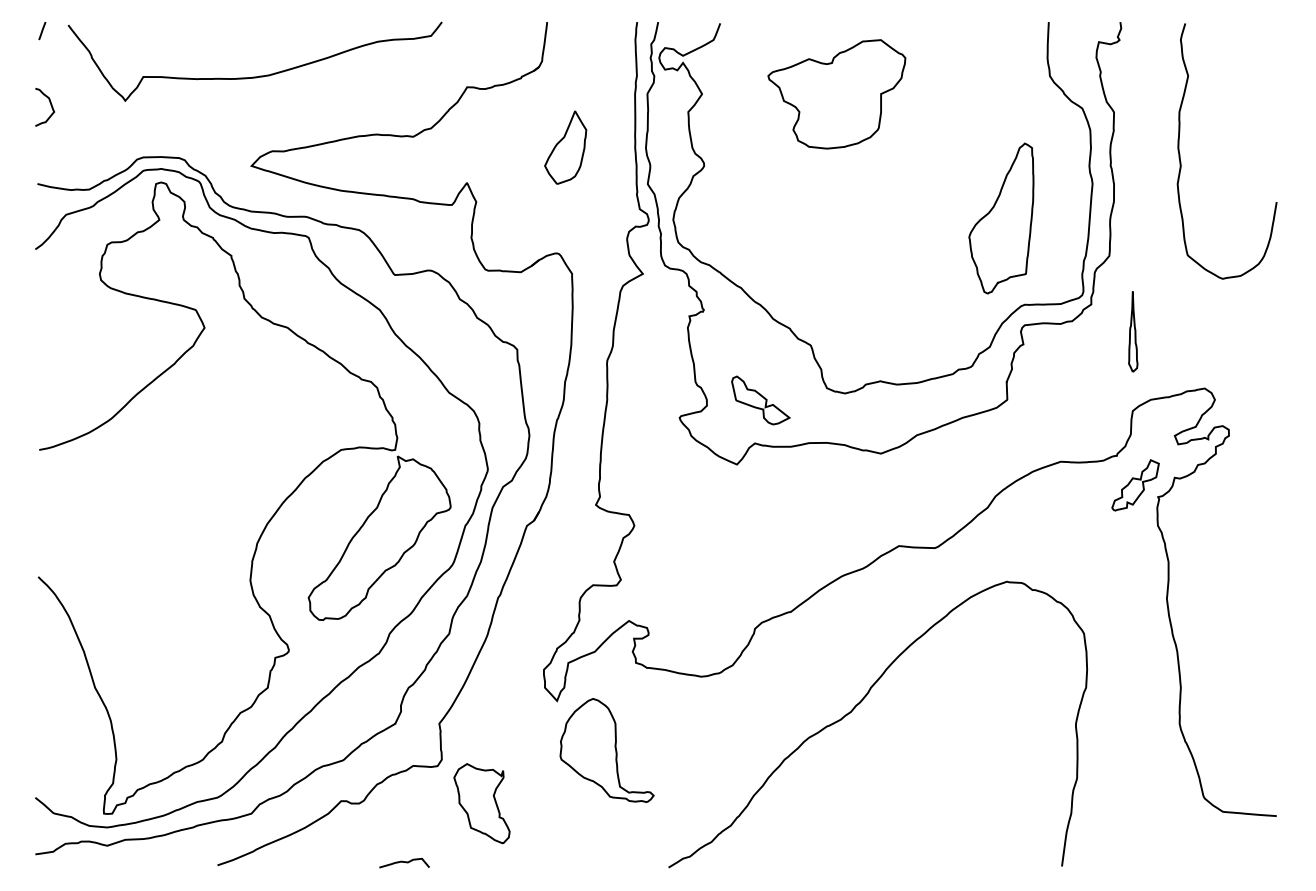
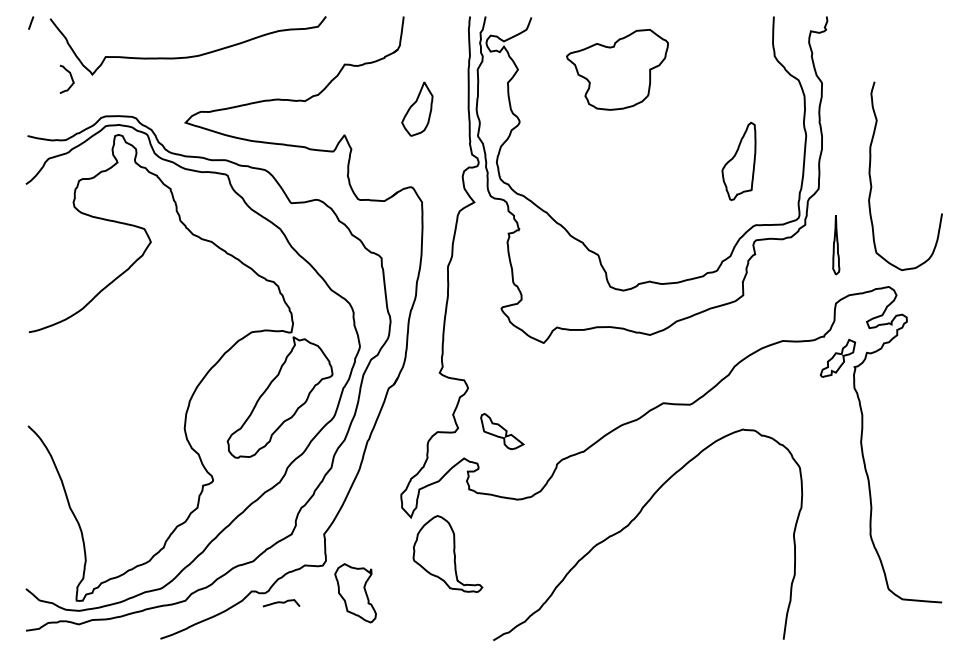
curve: (50, 105) -> (71, 78), moved
curve: (1180, 153) -> (871, 177), moved
part: (1001, 218) -> (739, 161), size x0.7
part: (760, 400) -> (502, 431), moved
curve: (404, 862) -> (281, 602), moved

